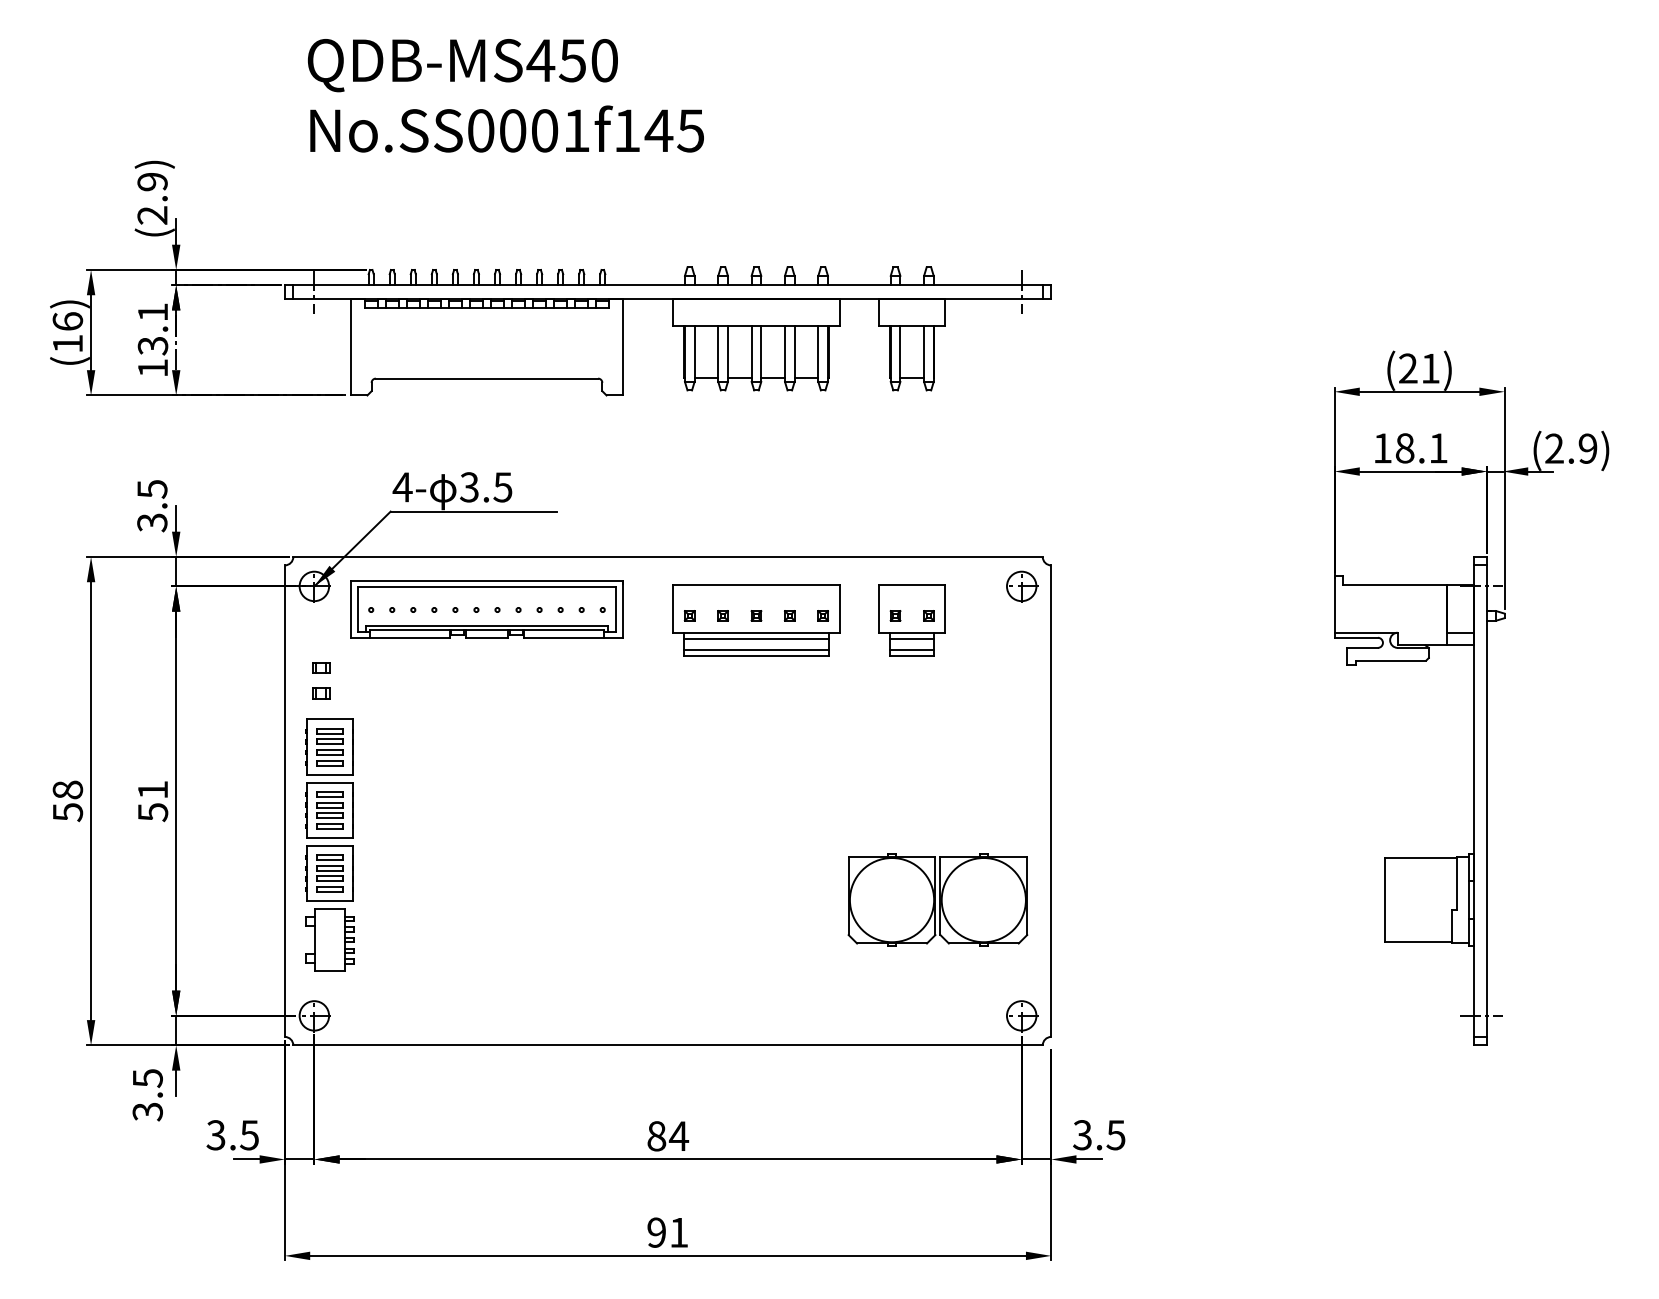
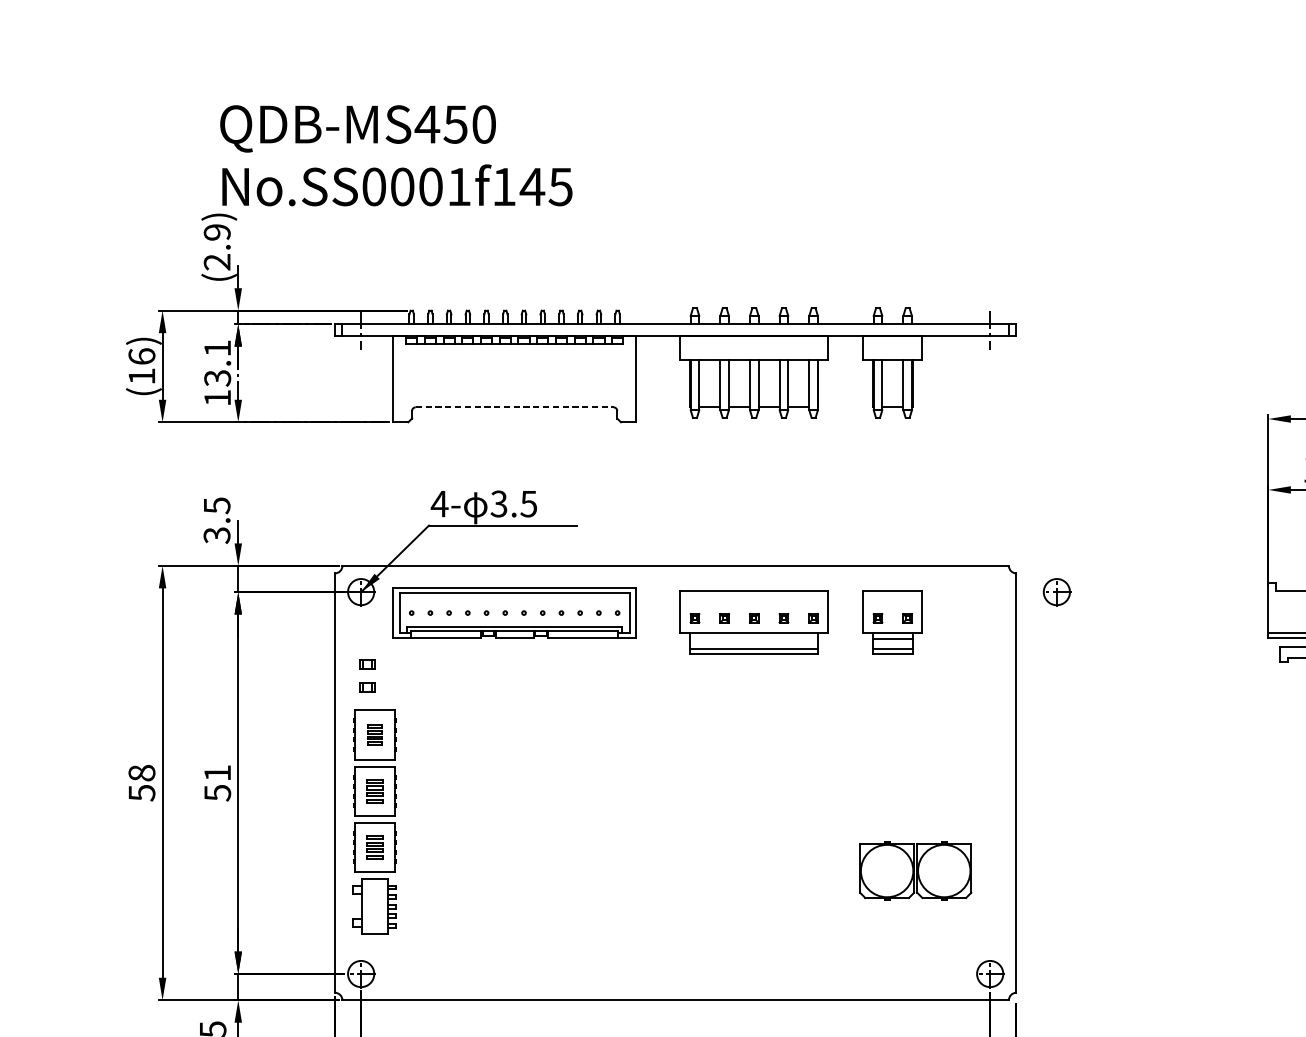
text: (505, 95) -> (395, 155), moved
line: (487, 378) -> (515, 407), solid -> dashed
part: (1022, 586) -> (1057, 592), moved
line: (756, 638) -> (754, 638), removed
part: (329, 747) -> (374, 735), size x0.6
part: (329, 810) -> (374, 791), size x0.7
part: (329, 873) -> (374, 847), size x0.7
part: (937, 899) -> (915, 870), size x0.7

